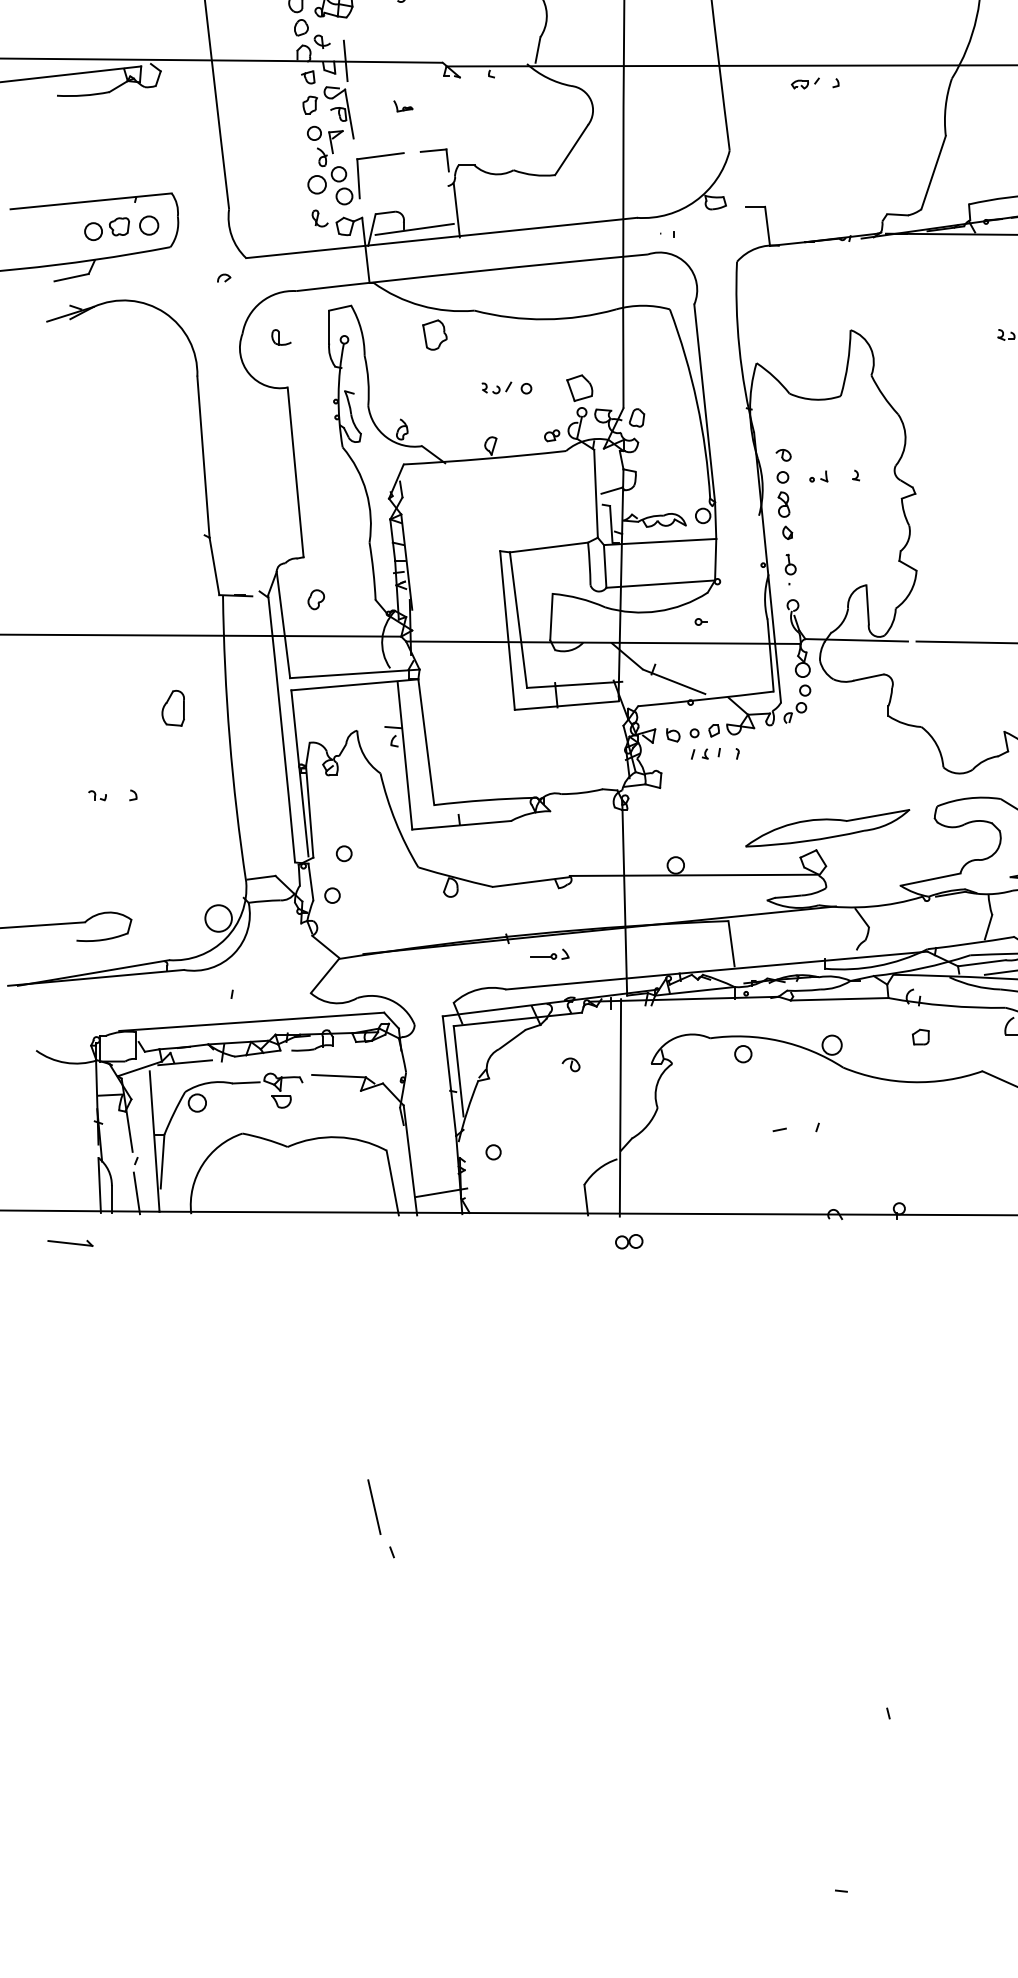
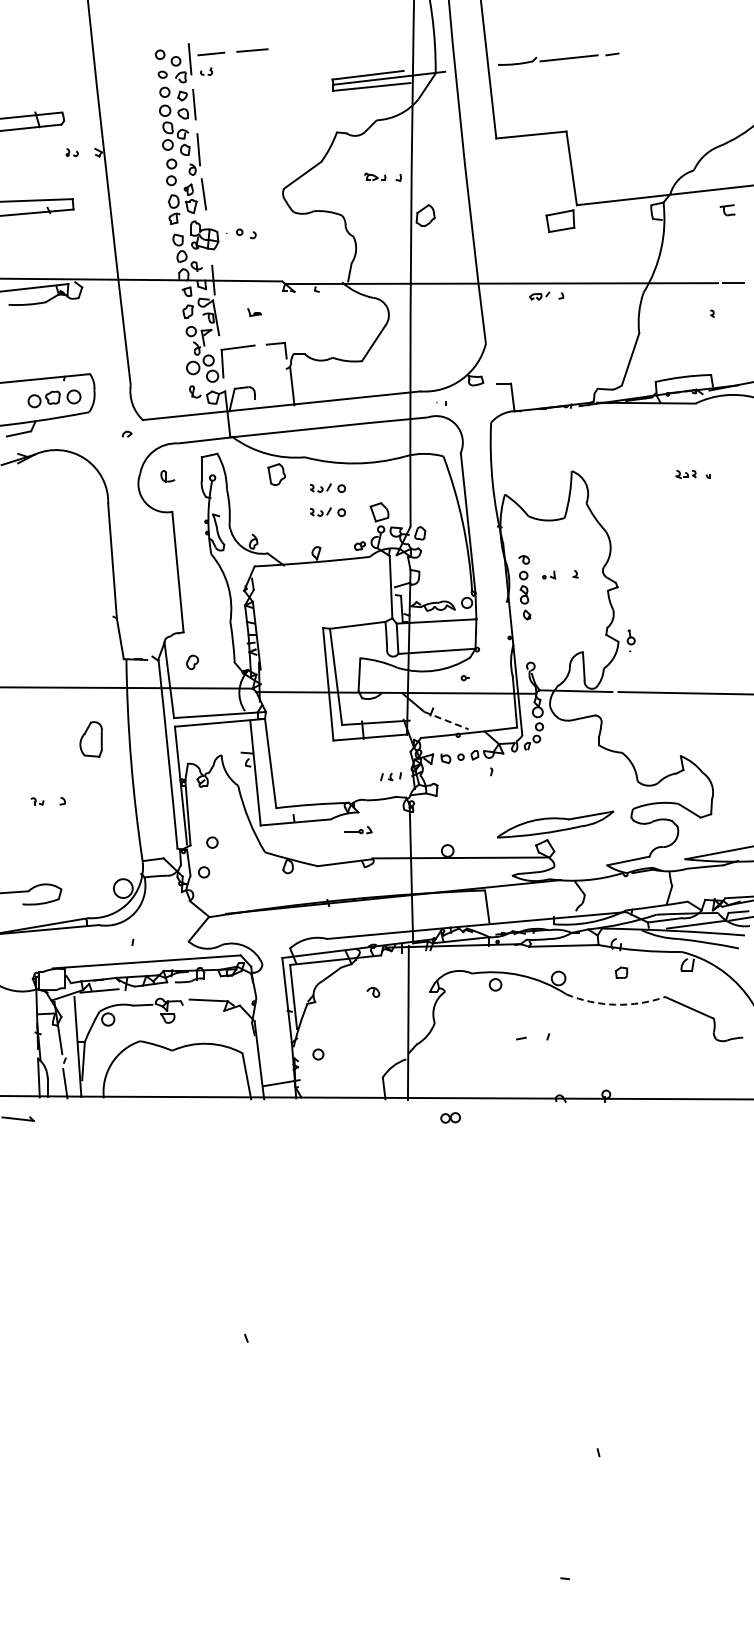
line: (414, 229) -> (262, 399), removed
part: (506, 353) -> (327, 487), added
part: (789, 568) -> (630, 640), moved
line: (674, 681) -> (446, 720), solid -> dashed
part: (172, 708) -> (90, 739), size x1.4
part: (705, 753) -> (390, 776), moved
part: (550, 955) -> (358, 830), moved
arc: (912, 1081) -> (615, 1004), solid -> dashed
part: (629, 1241) -> (450, 1117), moved
line: (373, 1507) -> (233, 1306), removed

